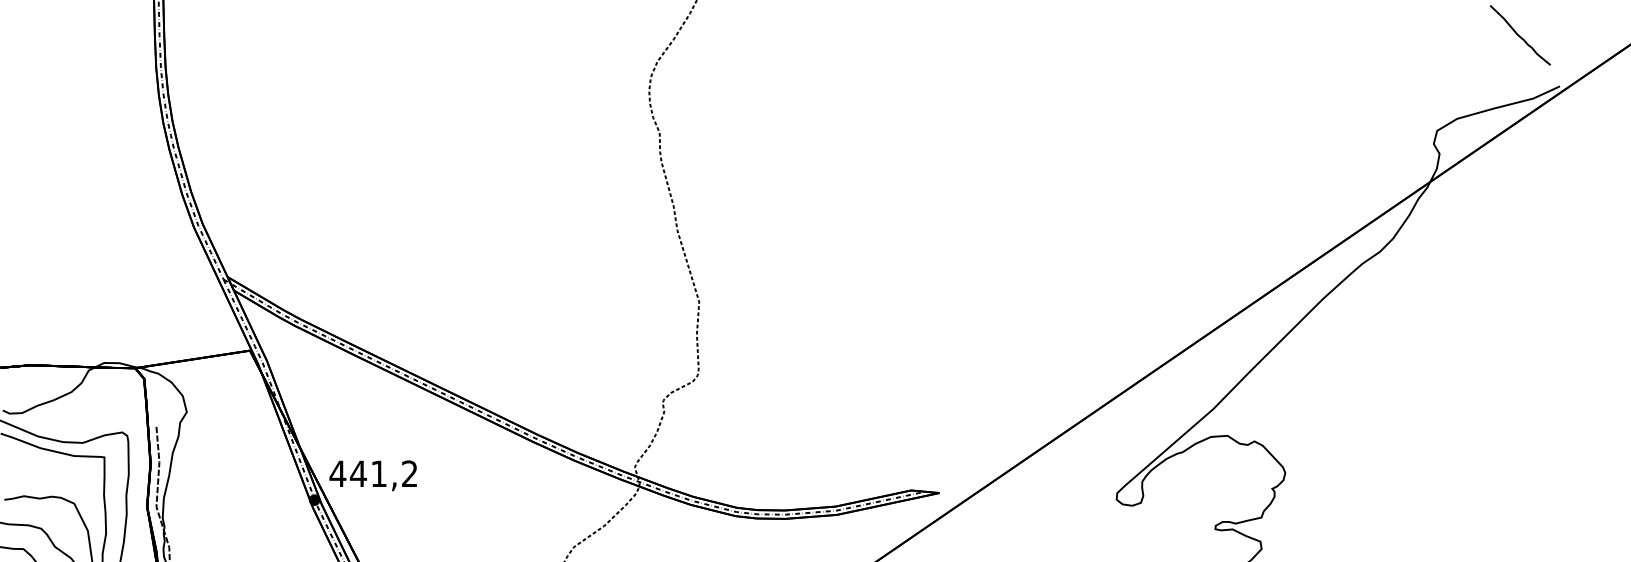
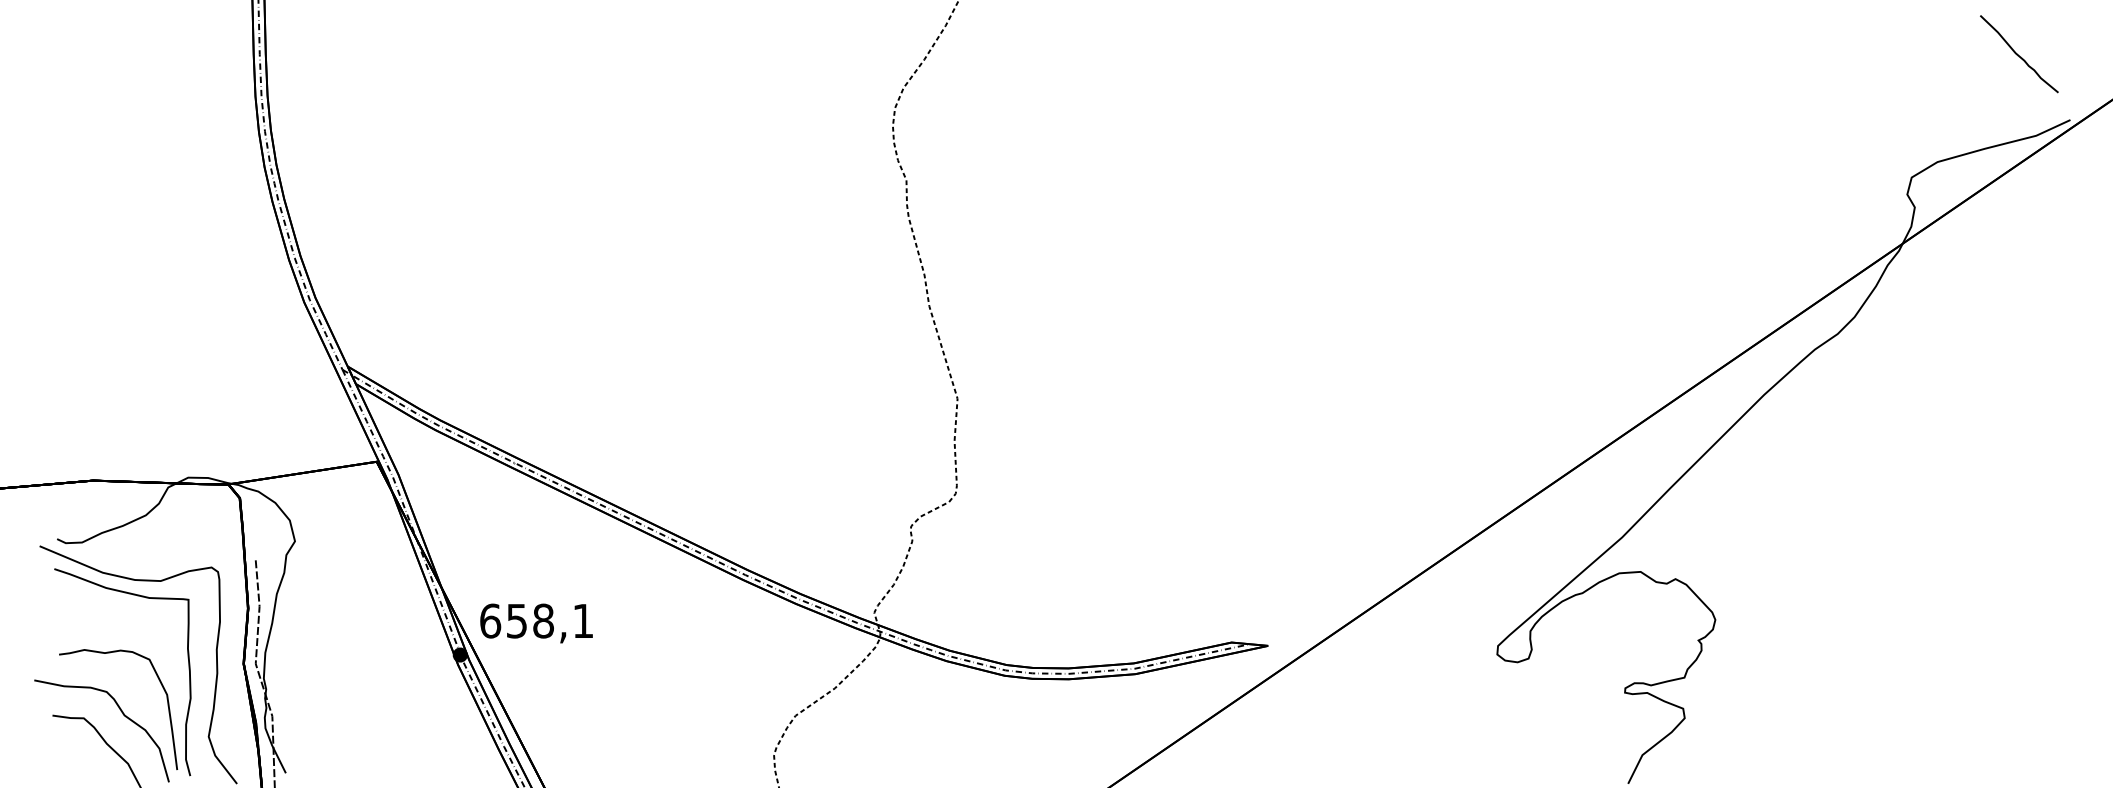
text: (372, 473) -> (535, 620), 441,2 -> 658,1

